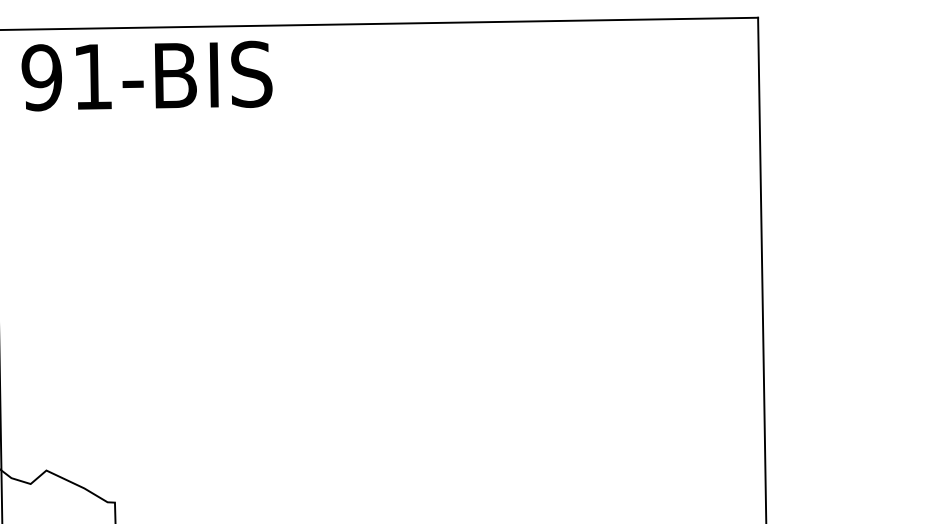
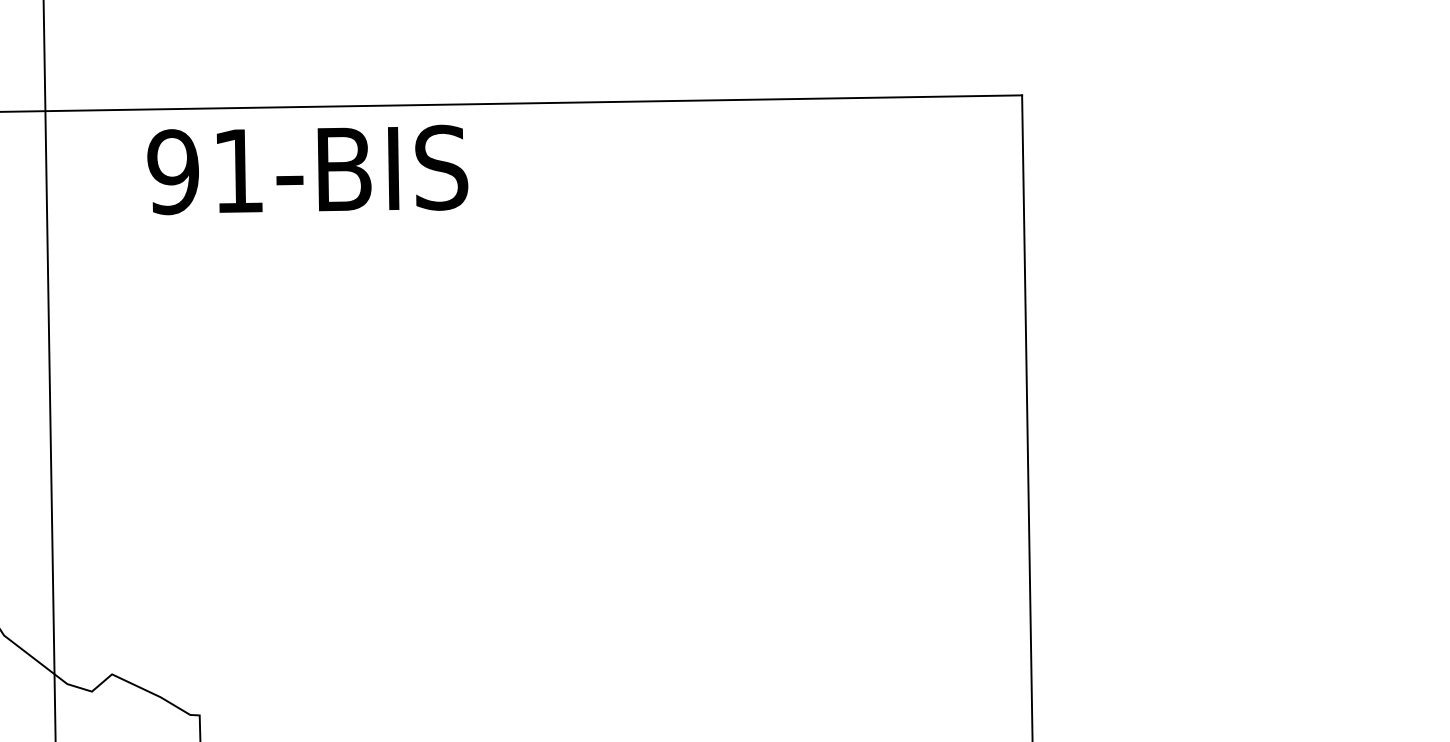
text: (146, 75) -> (307, 169), moved

